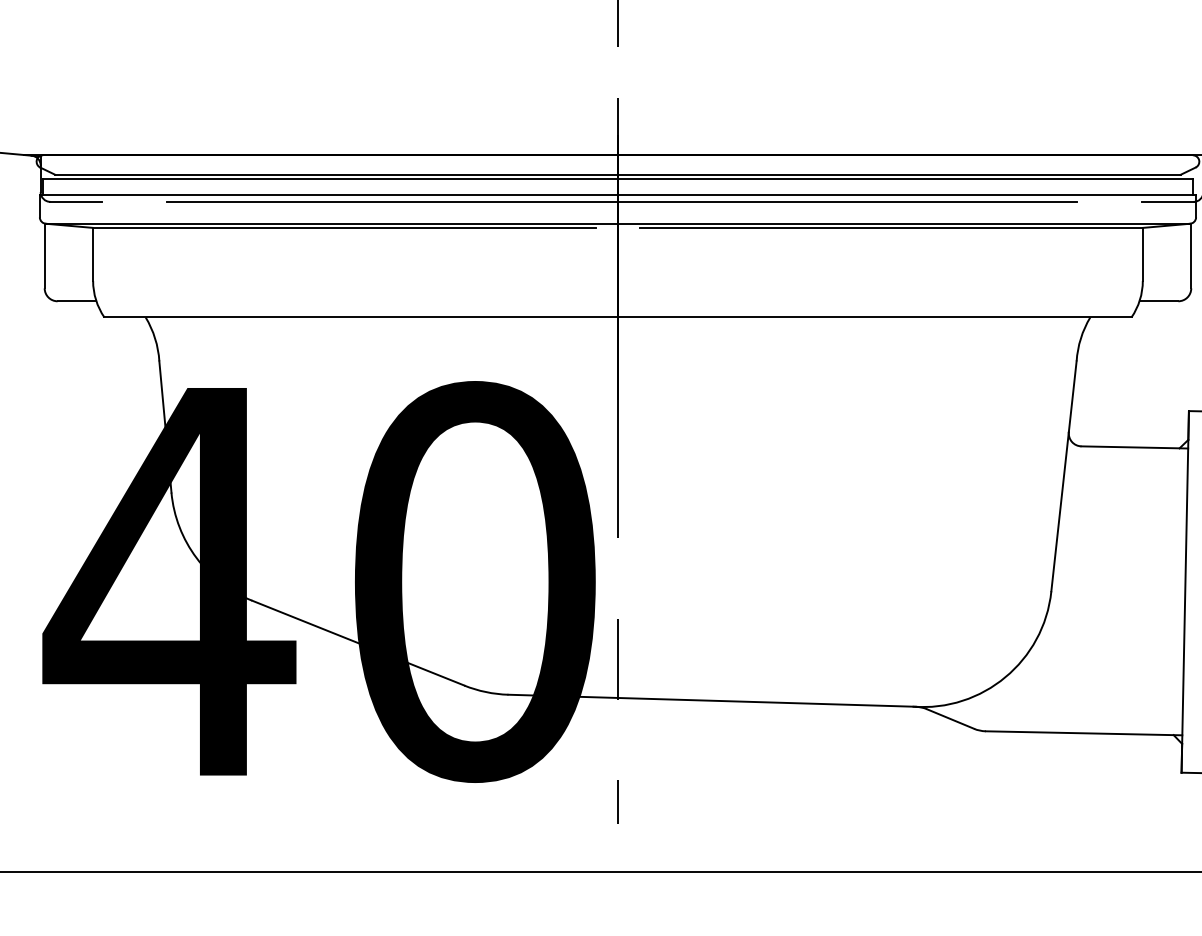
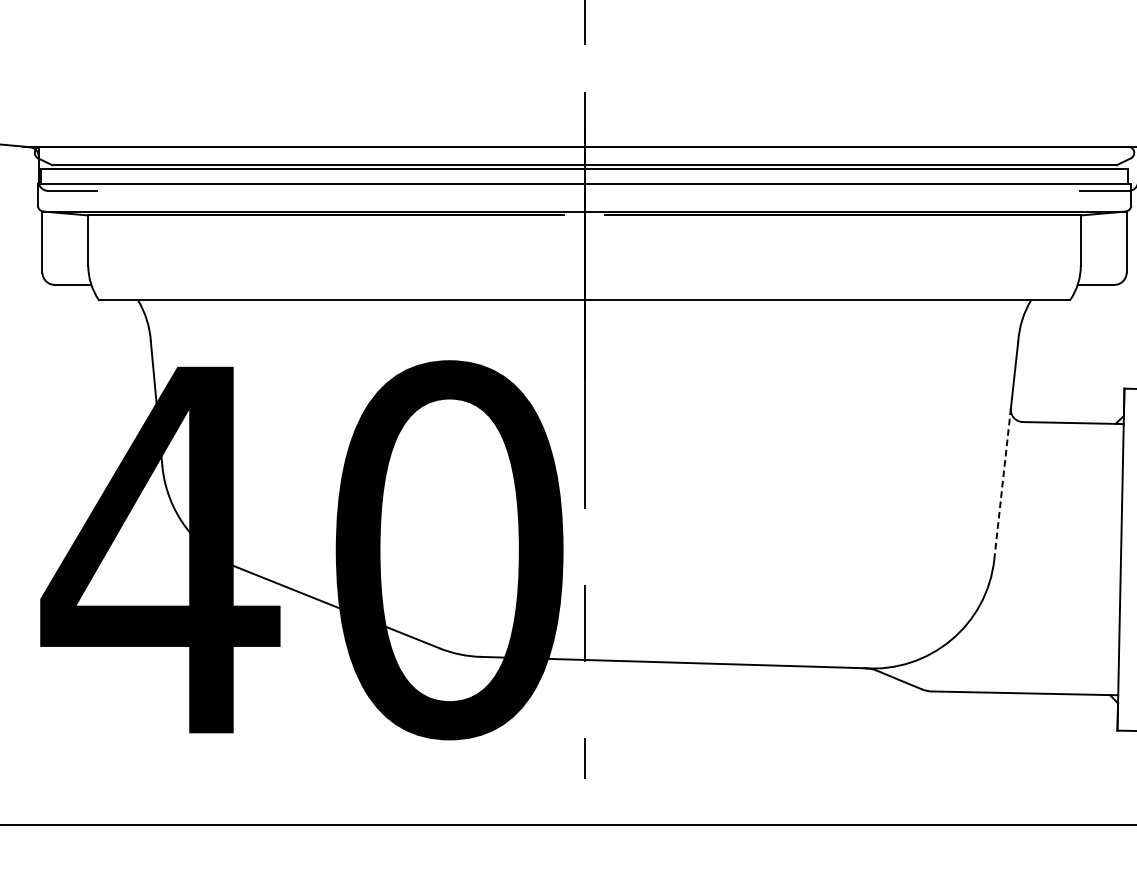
line: (621, 201) -> (587, 190), removed
line: (1060, 512) -> (1003, 484), solid -> dashed

